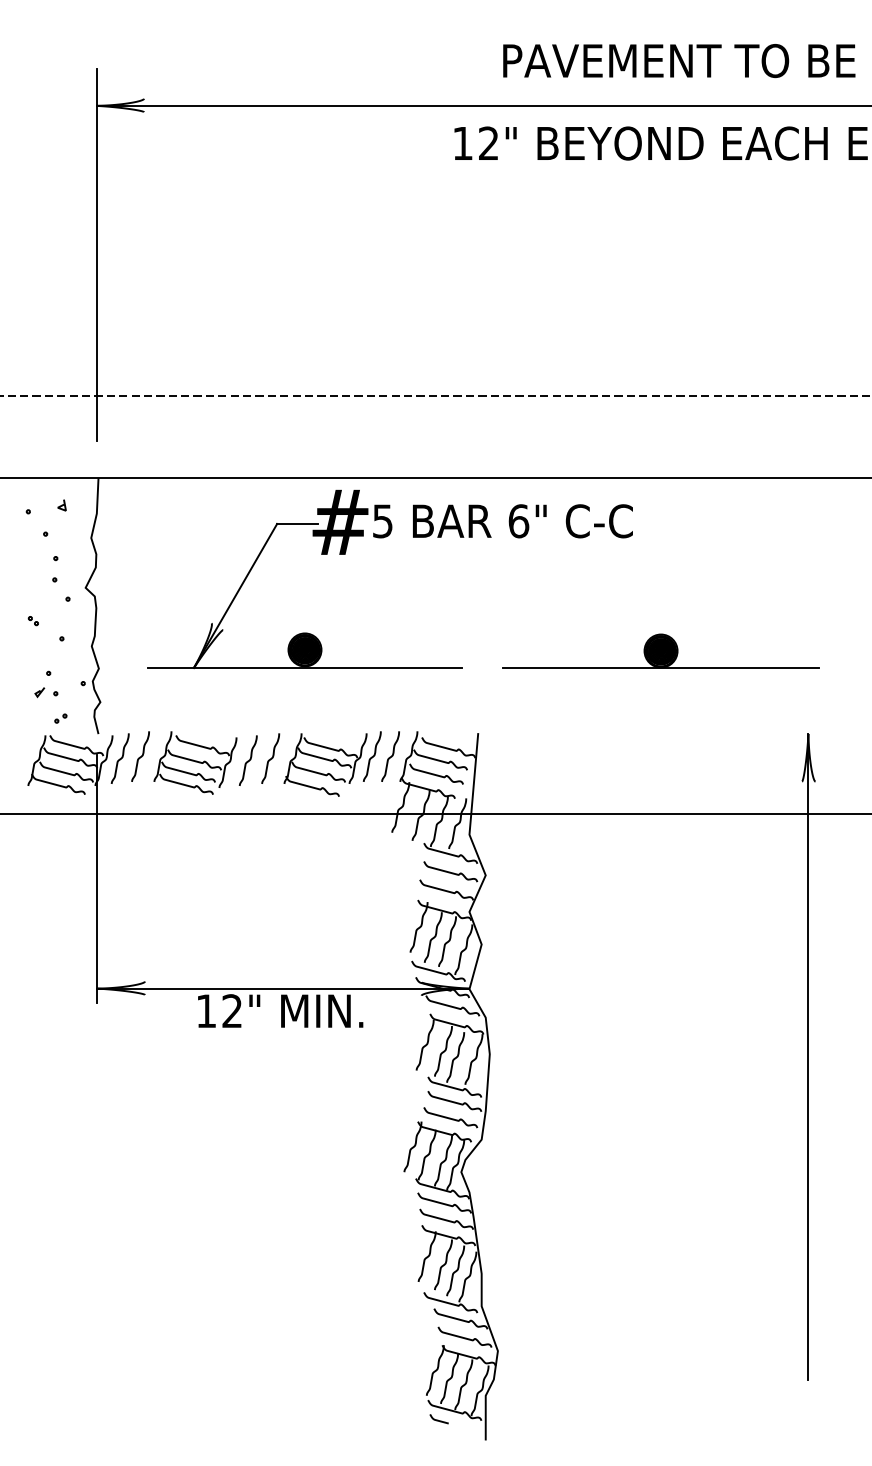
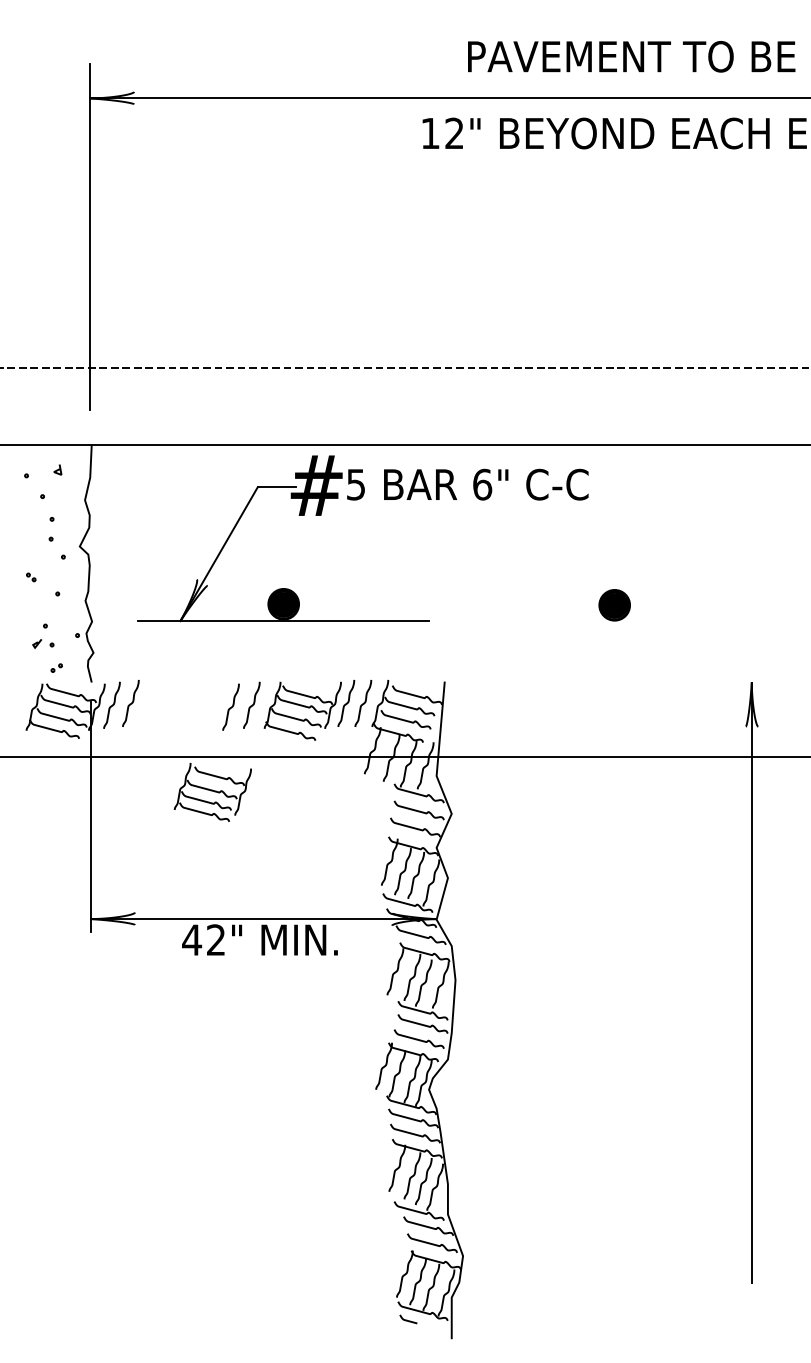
line: (660, 668) -> (614, 621), removed
part: (195, 763) -> (212, 792), moved
text: (206, 1010) -> (192, 939), 12" -> 42"

